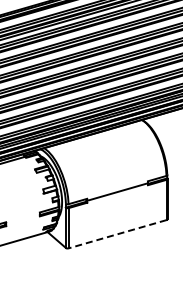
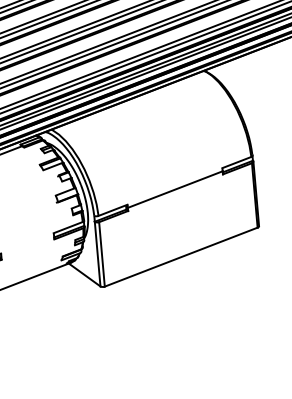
line: (117, 234) -> (181, 257), dashed -> solid

